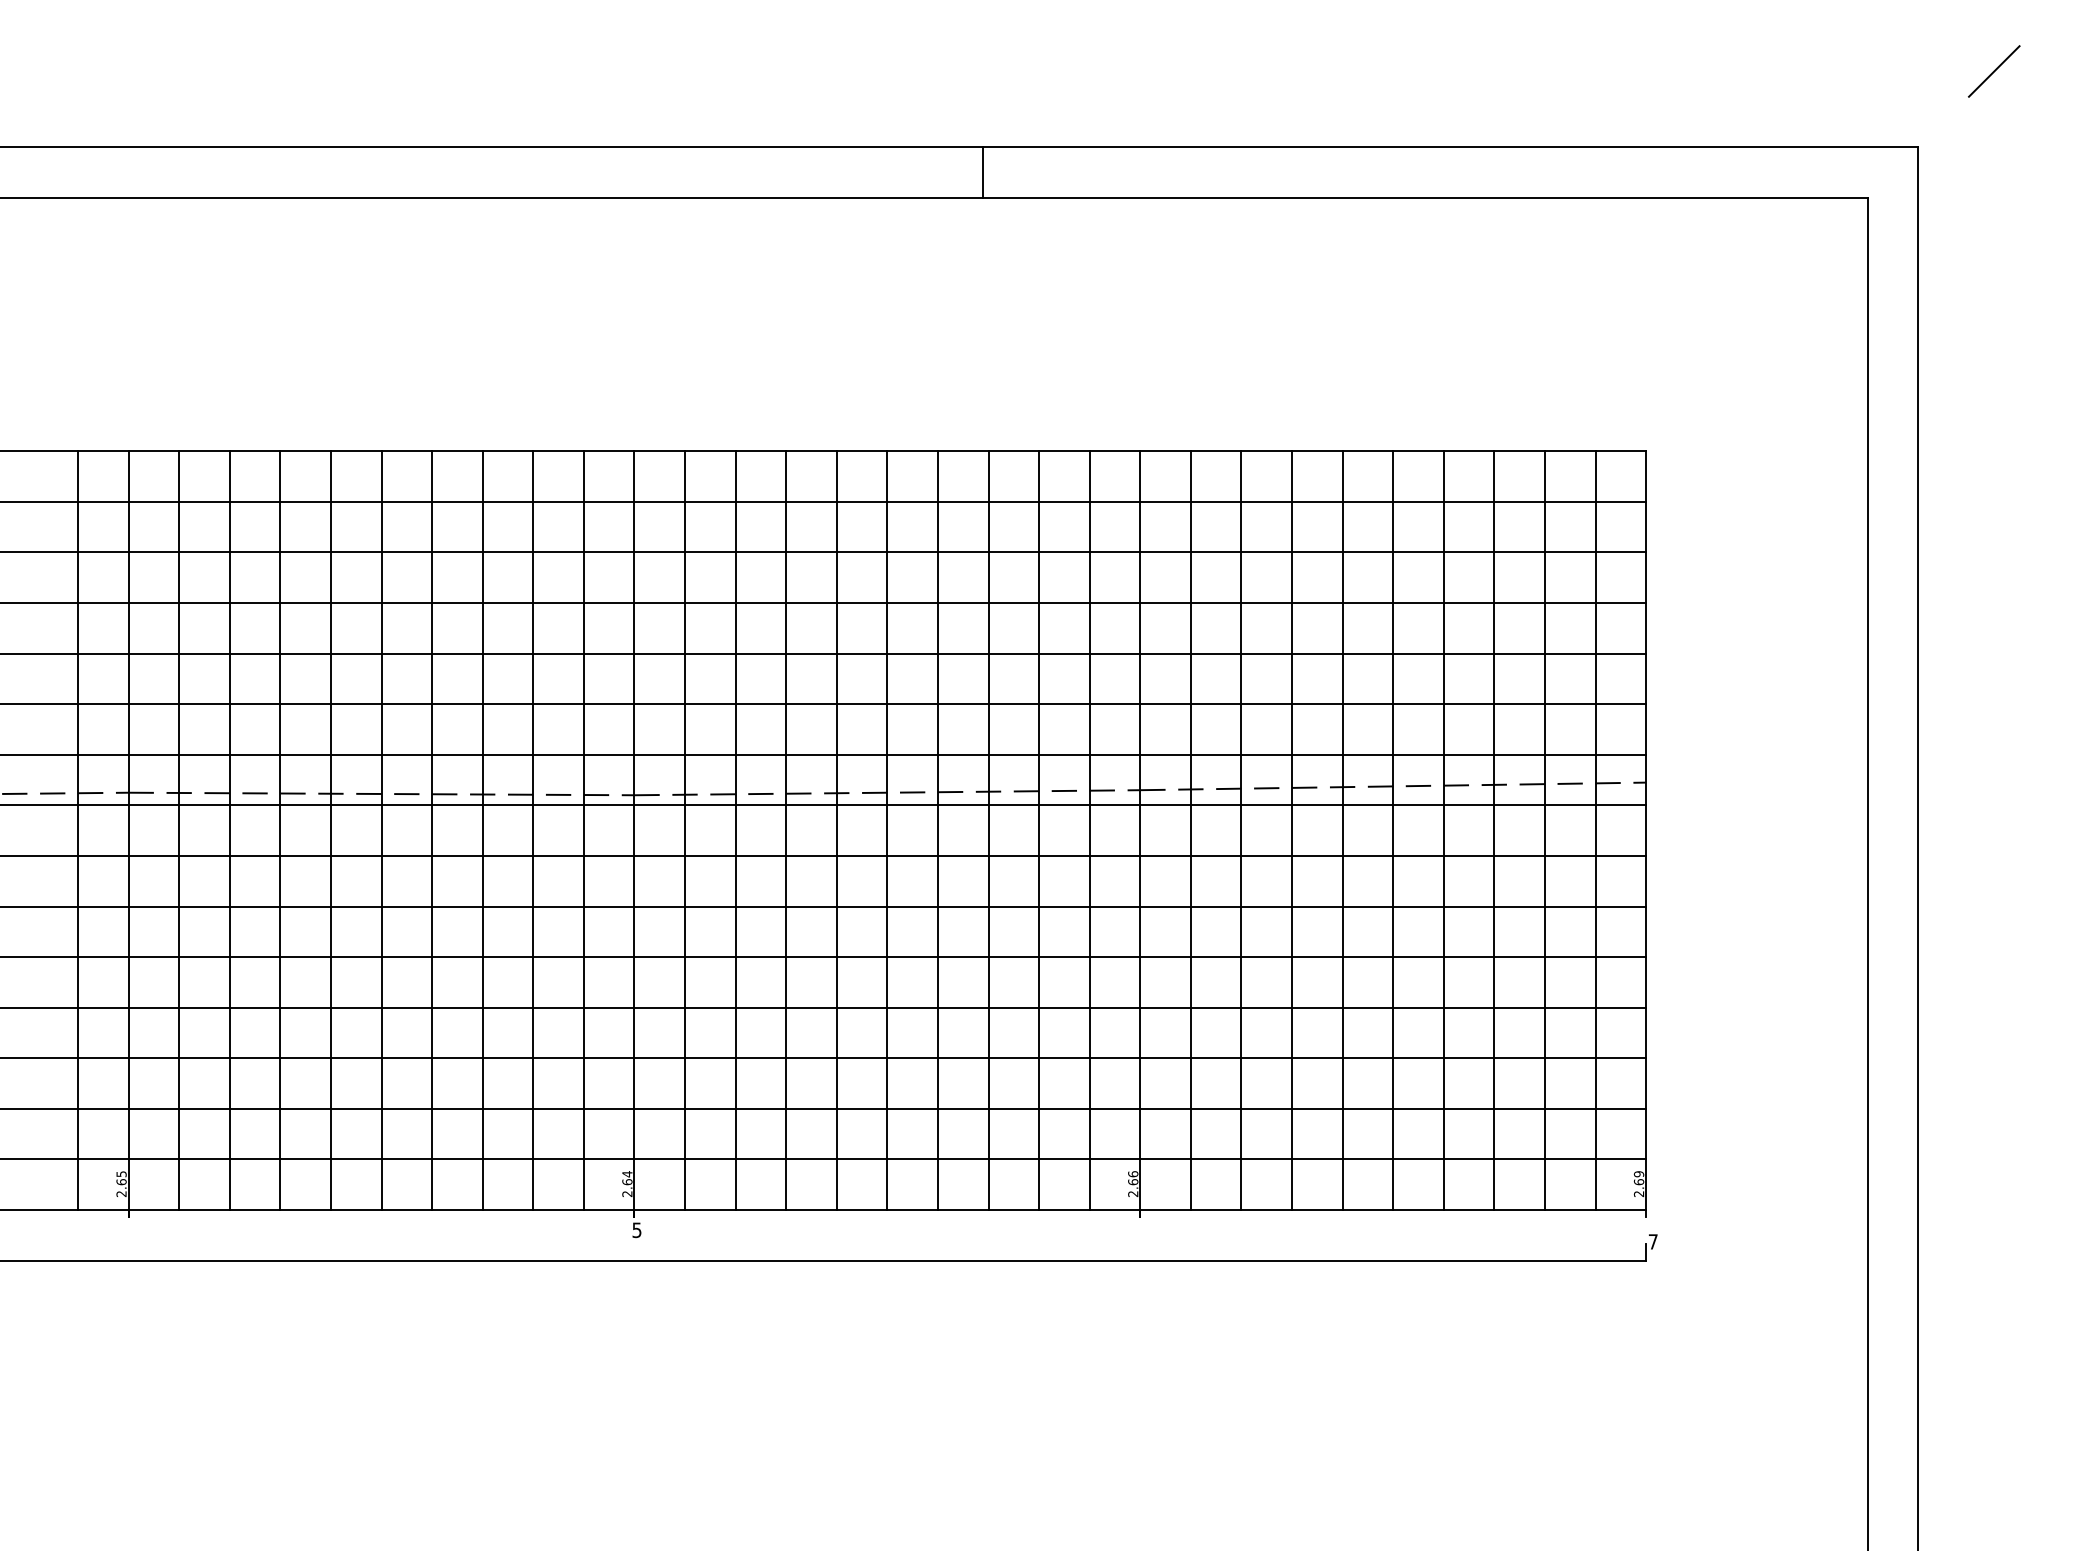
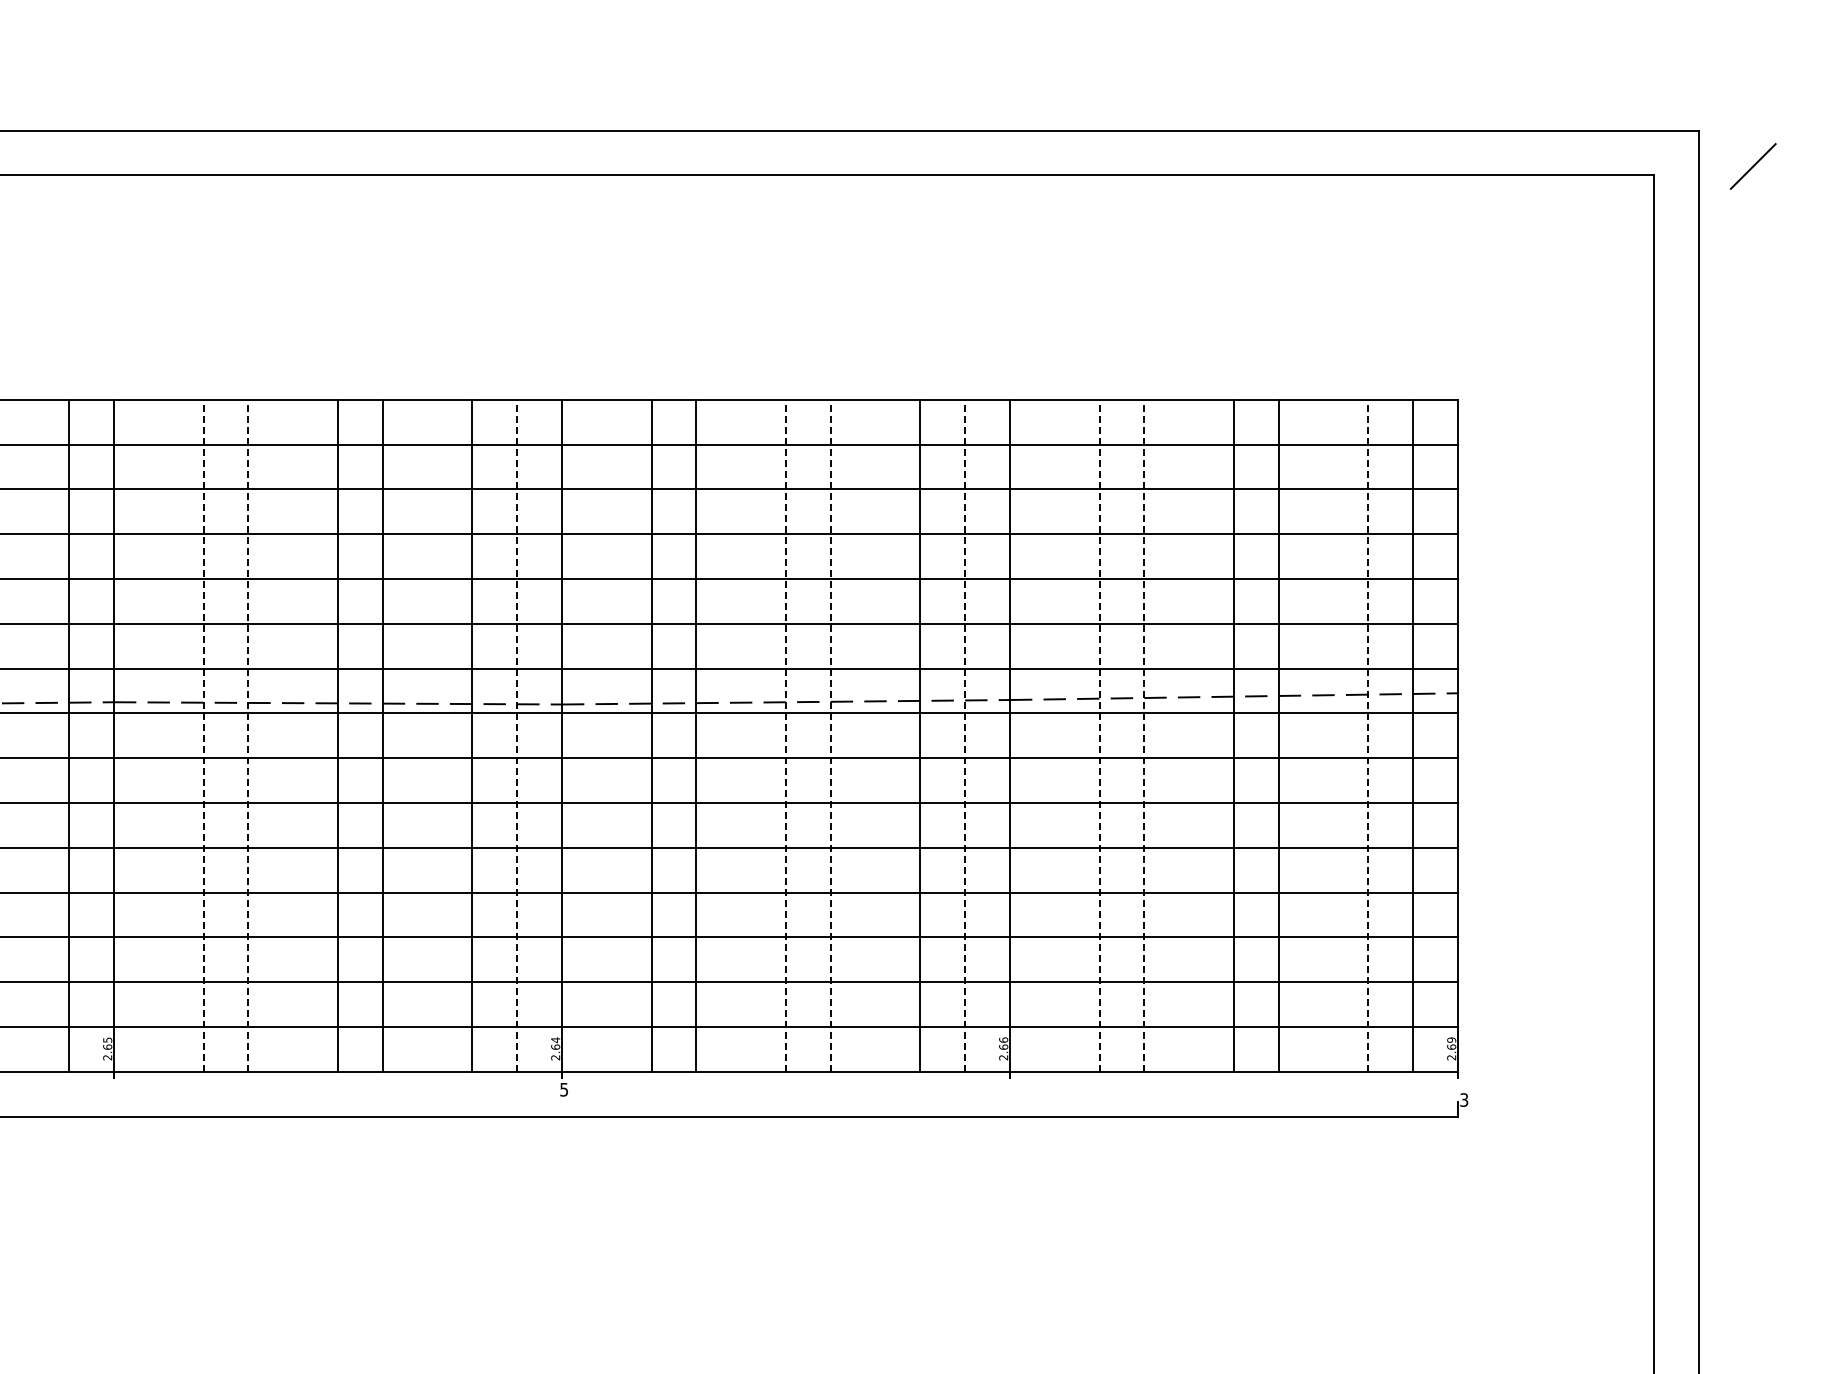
line: (1993, 71) -> (1752, 166), moved
line: (982, 171) -> (870, 152), removed
line: (178, 830) -> (158, 735), removed
line: (229, 830) -> (203, 735), solid -> dashed
line: (280, 830) -> (248, 735), solid -> dashed
line: (331, 830) -> (293, 735), removed
line: (482, 830) -> (427, 735), removed
line: (584, 830) -> (517, 735), solid -> dashed
line: (684, 830) -> (606, 735), removed
line: (837, 830) -> (741, 735), removed
line: (886, 830) -> (785, 735), solid -> dashed
line: (937, 830) -> (830, 735), solid -> dashed
line: (988, 830) -> (875, 735), removed
line: (1090, 830) -> (965, 735), solid -> dashed
line: (1190, 830) -> (1054, 735), removed
line: (1241, 830) -> (1099, 735), solid -> dashed
line: (1292, 830) -> (1144, 735), solid -> dashed
line: (1343, 830) -> (1189, 735), removed
line: (1494, 830) -> (1323, 735), removed
line: (1545, 830) -> (1368, 735), solid -> dashed
text: (1653, 1241) -> (1464, 1099), 7 -> 3

